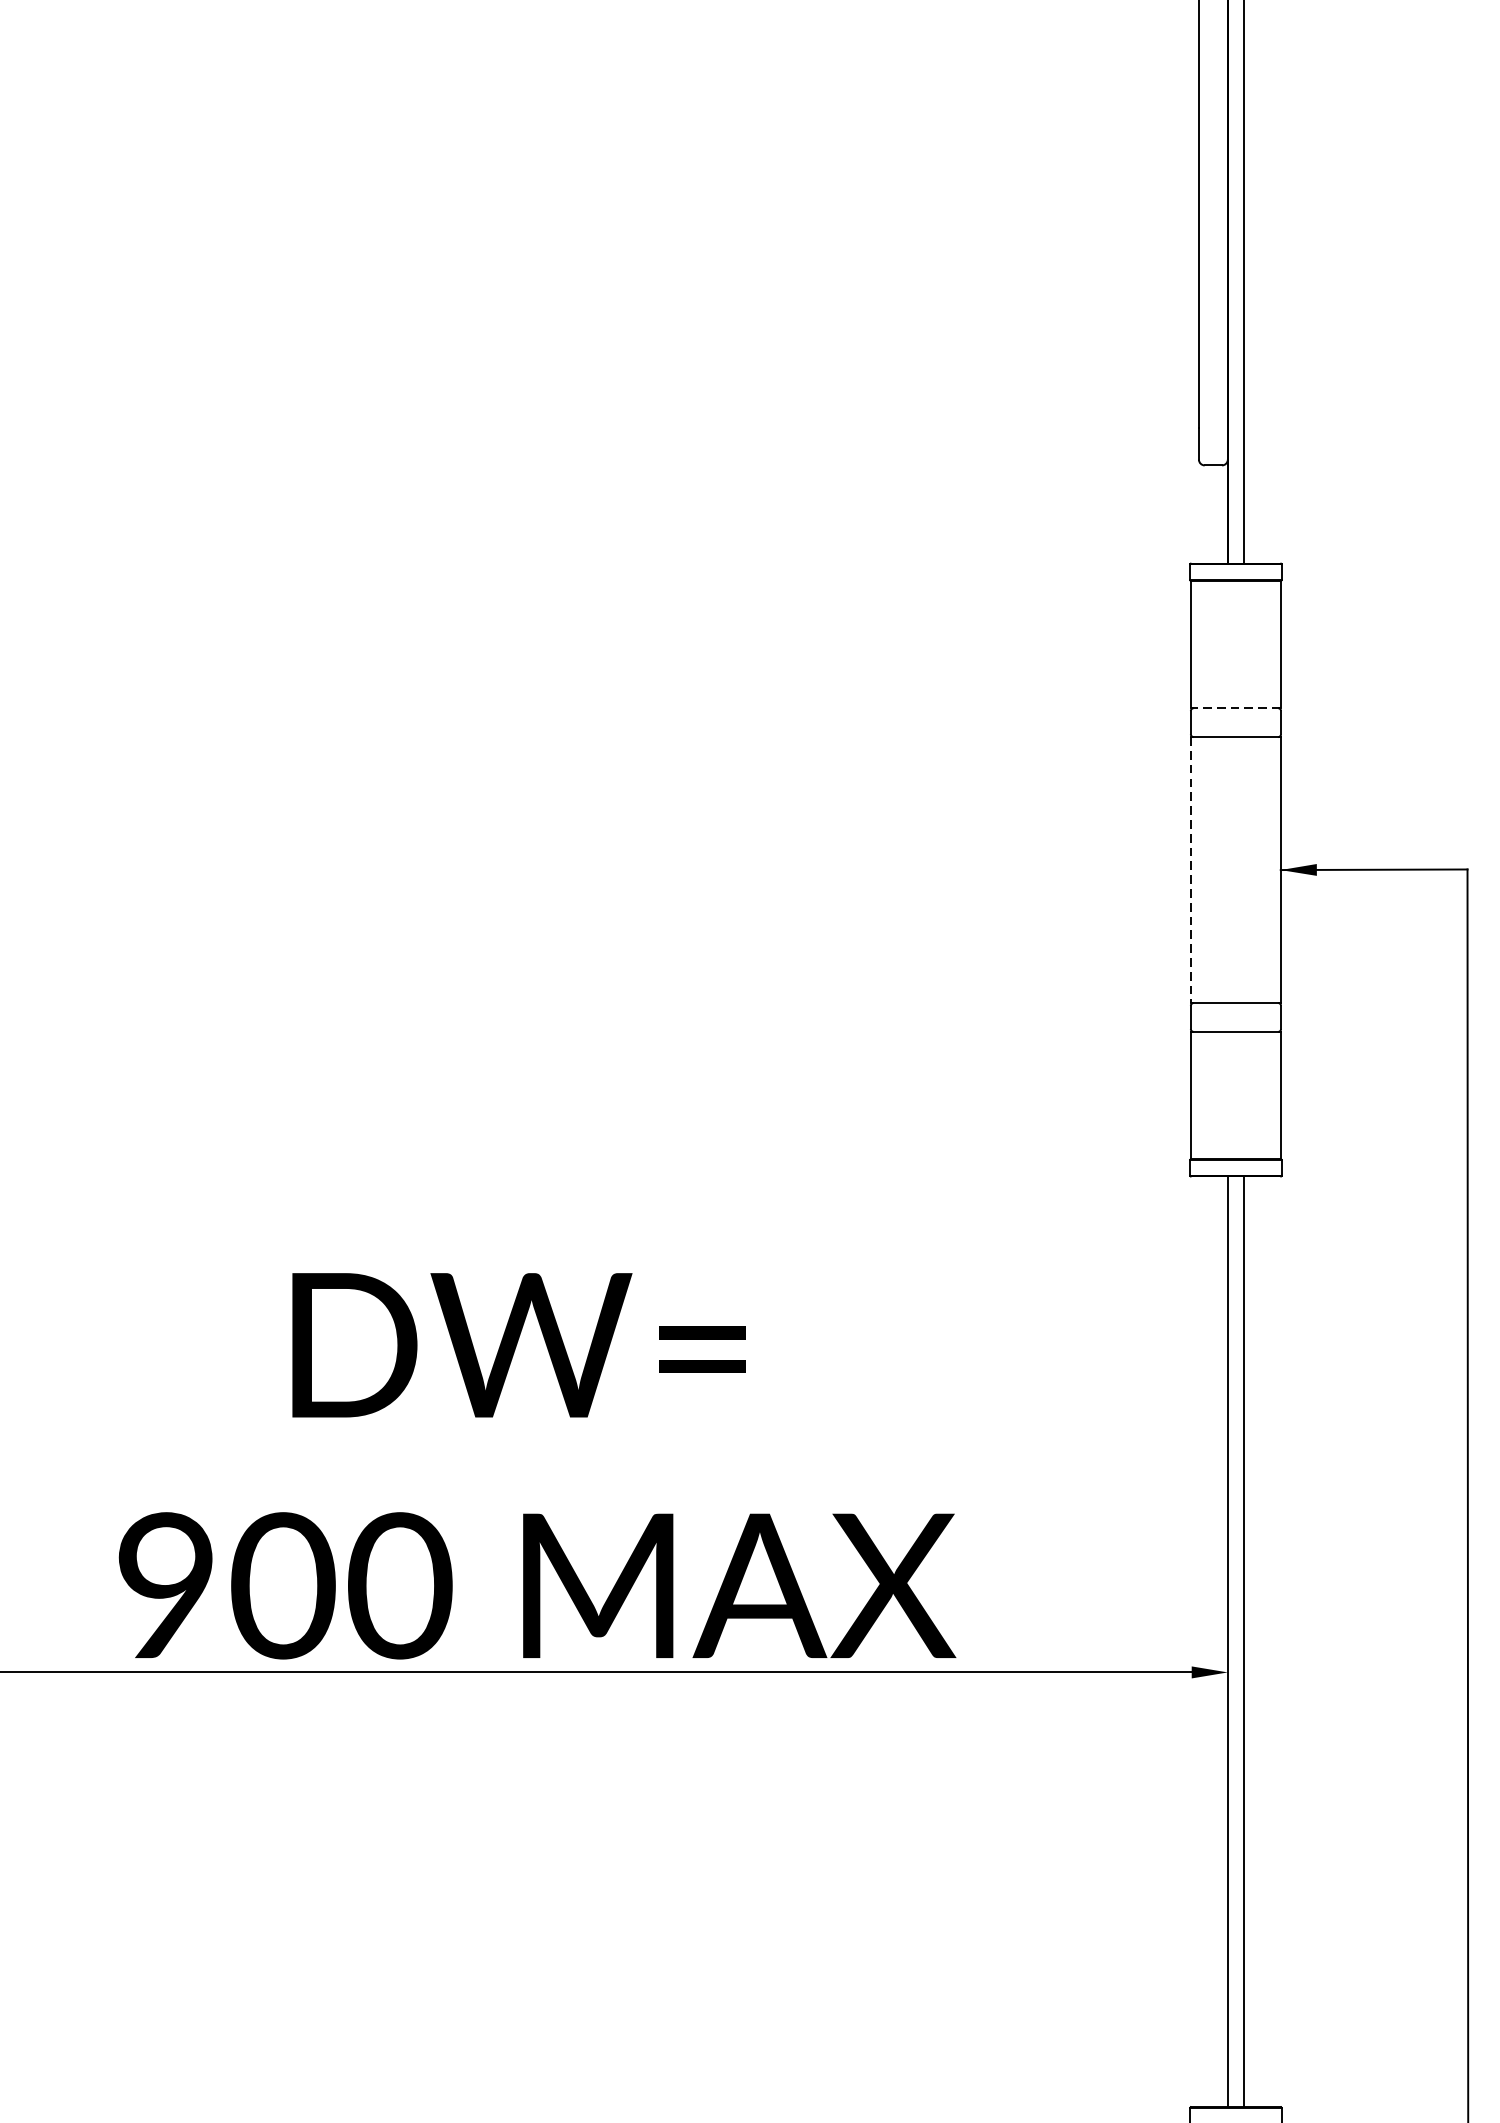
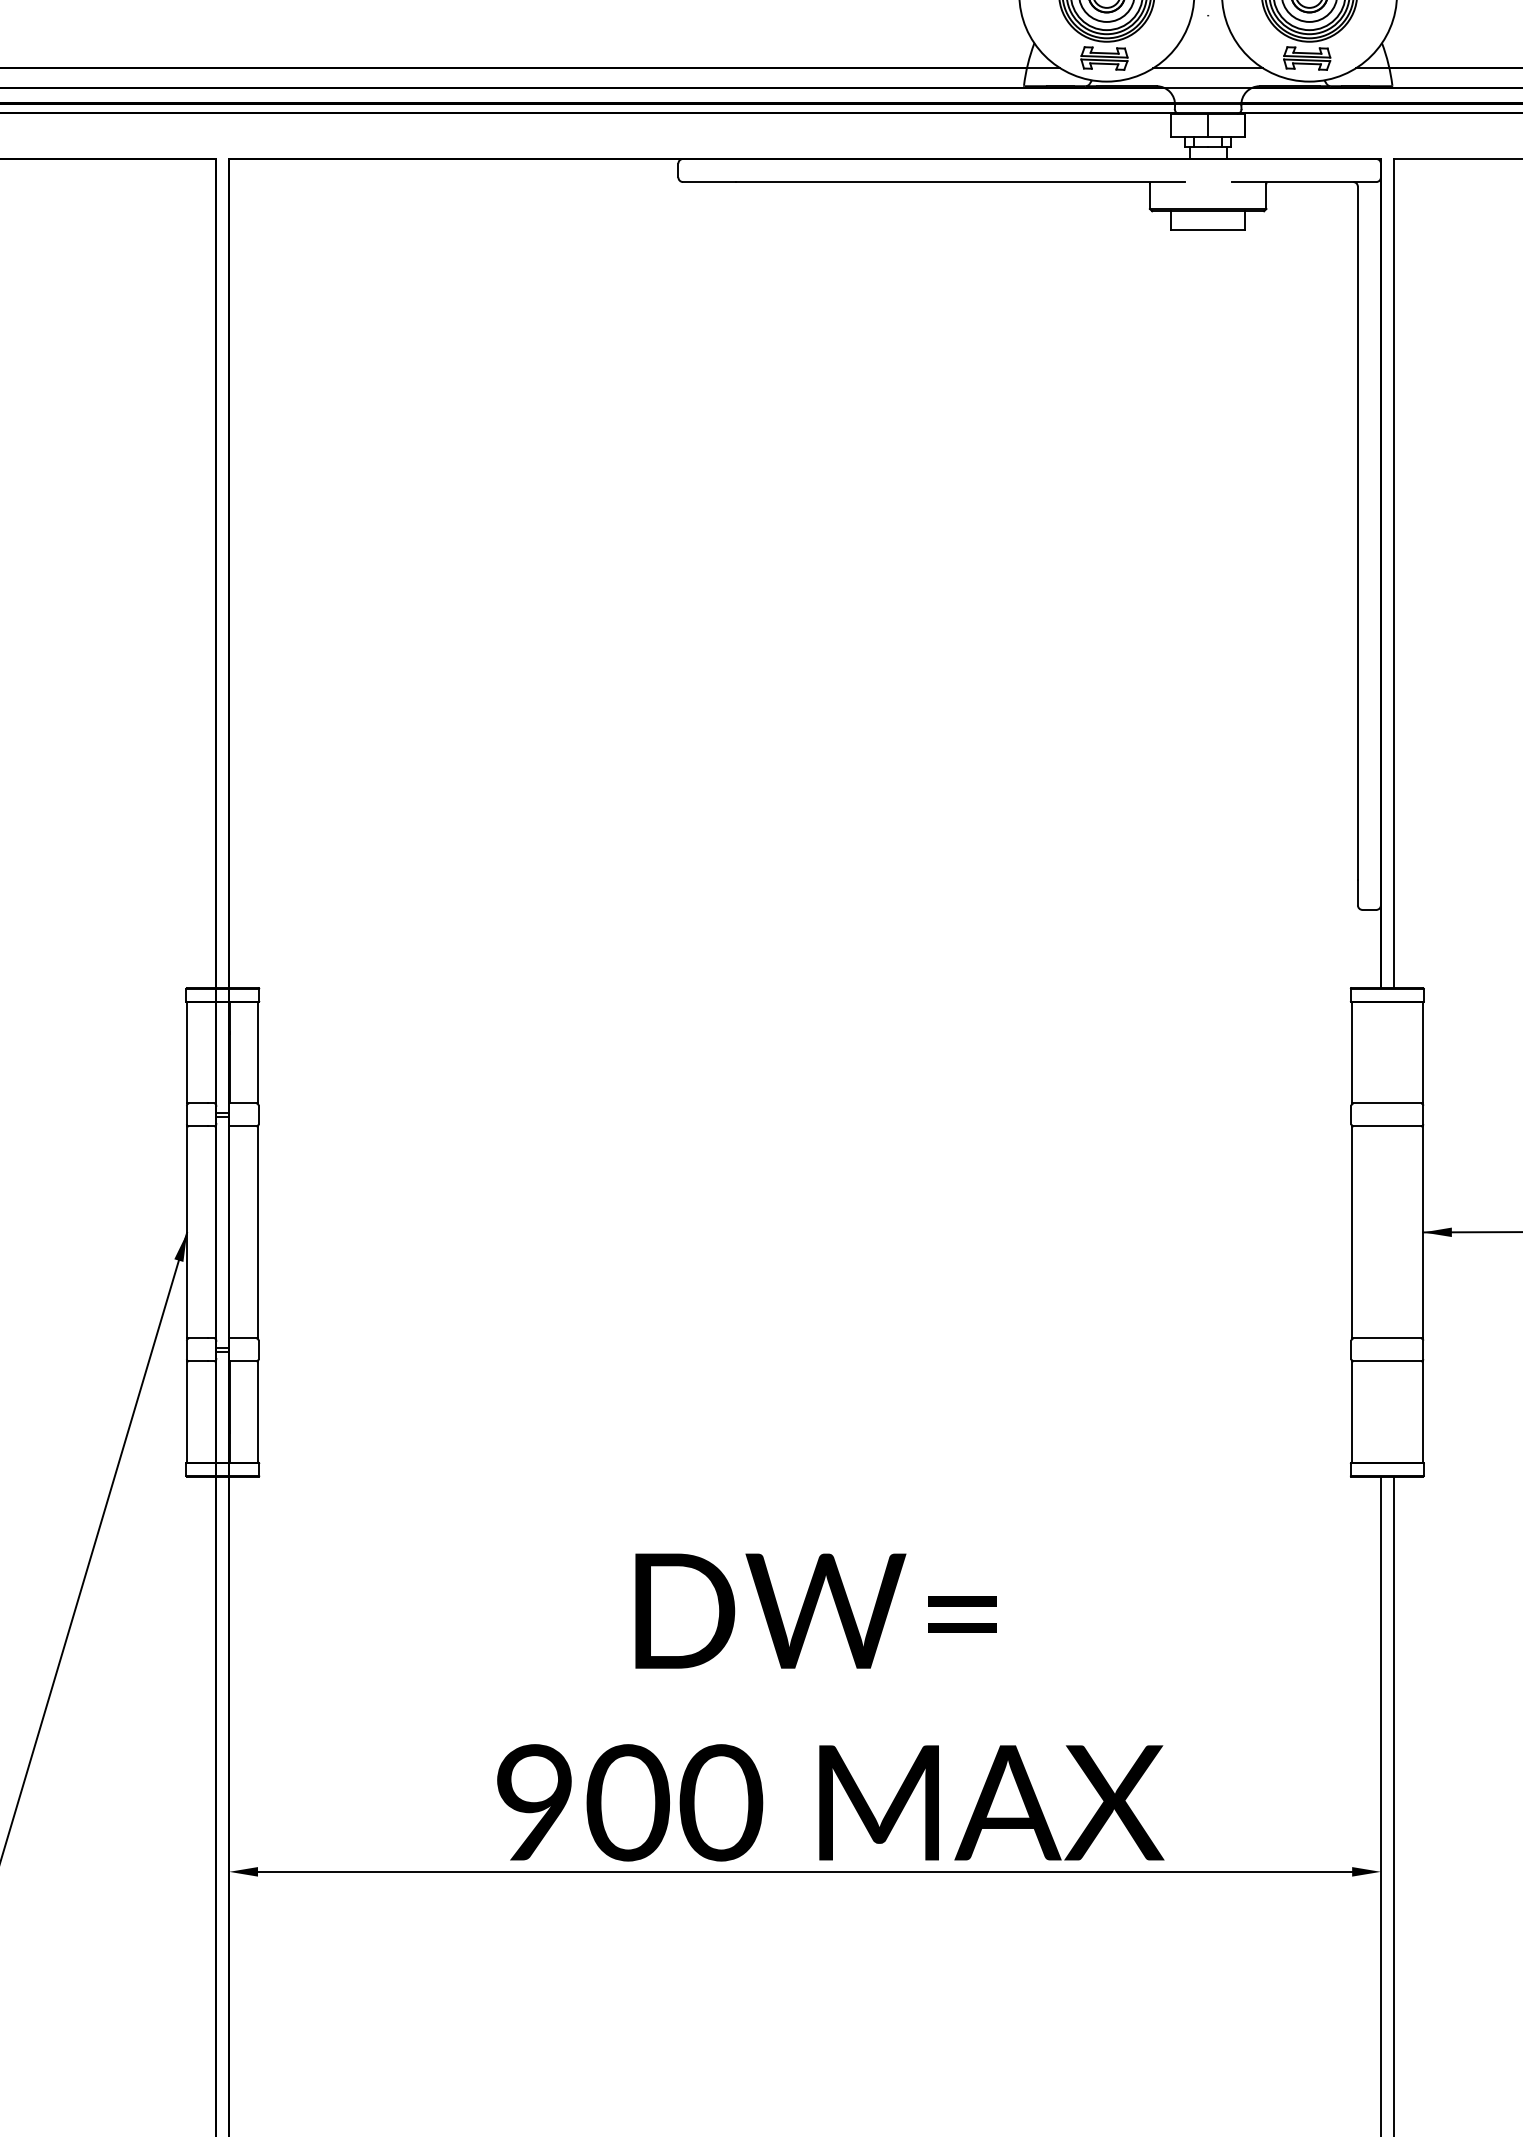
line: (1236, 708) -> (1387, 1103), dashed -> solid
line: (1190, 870) -> (1351, 1232), dashed -> solid

